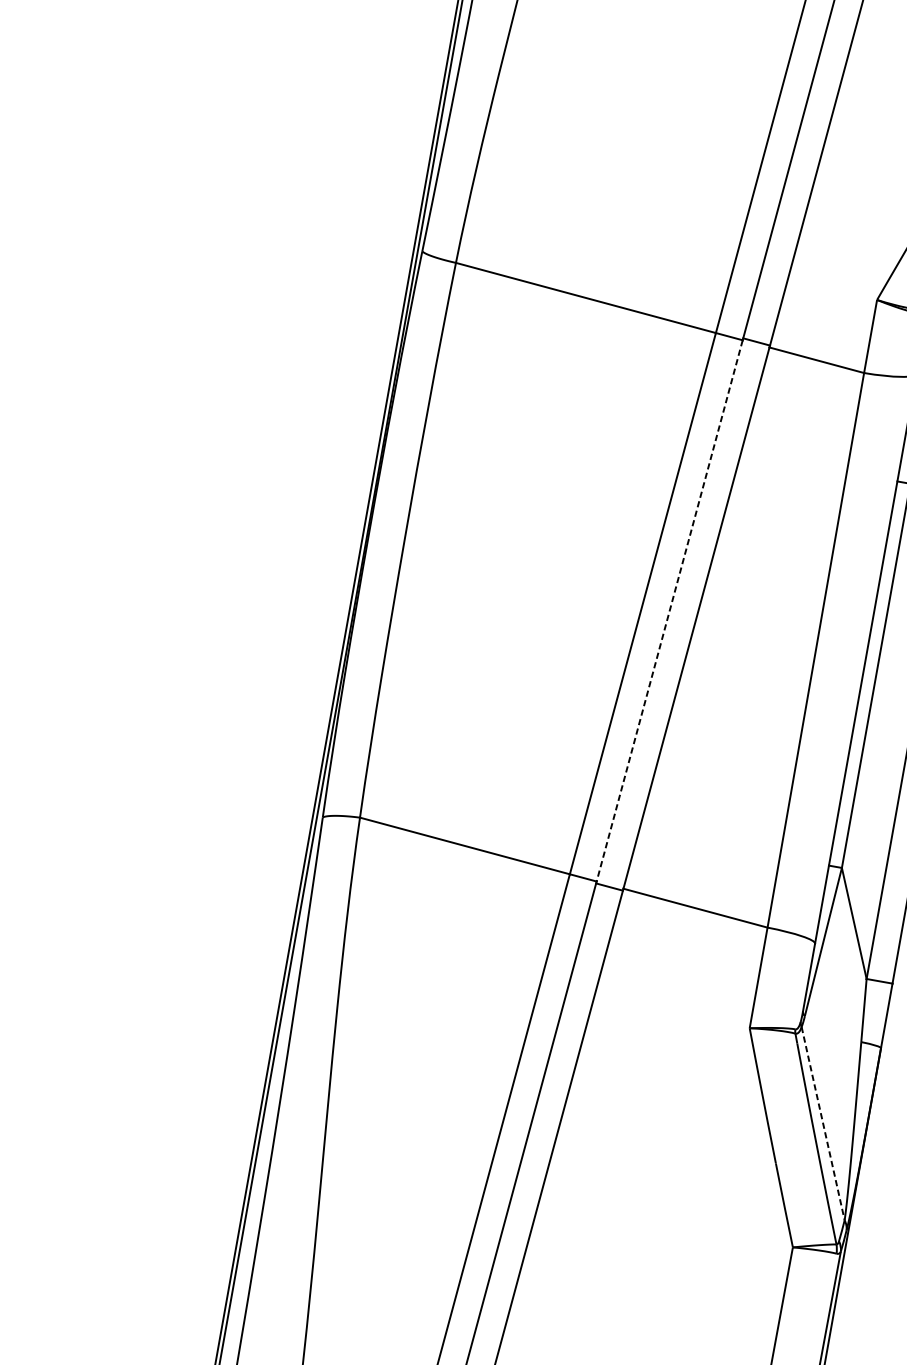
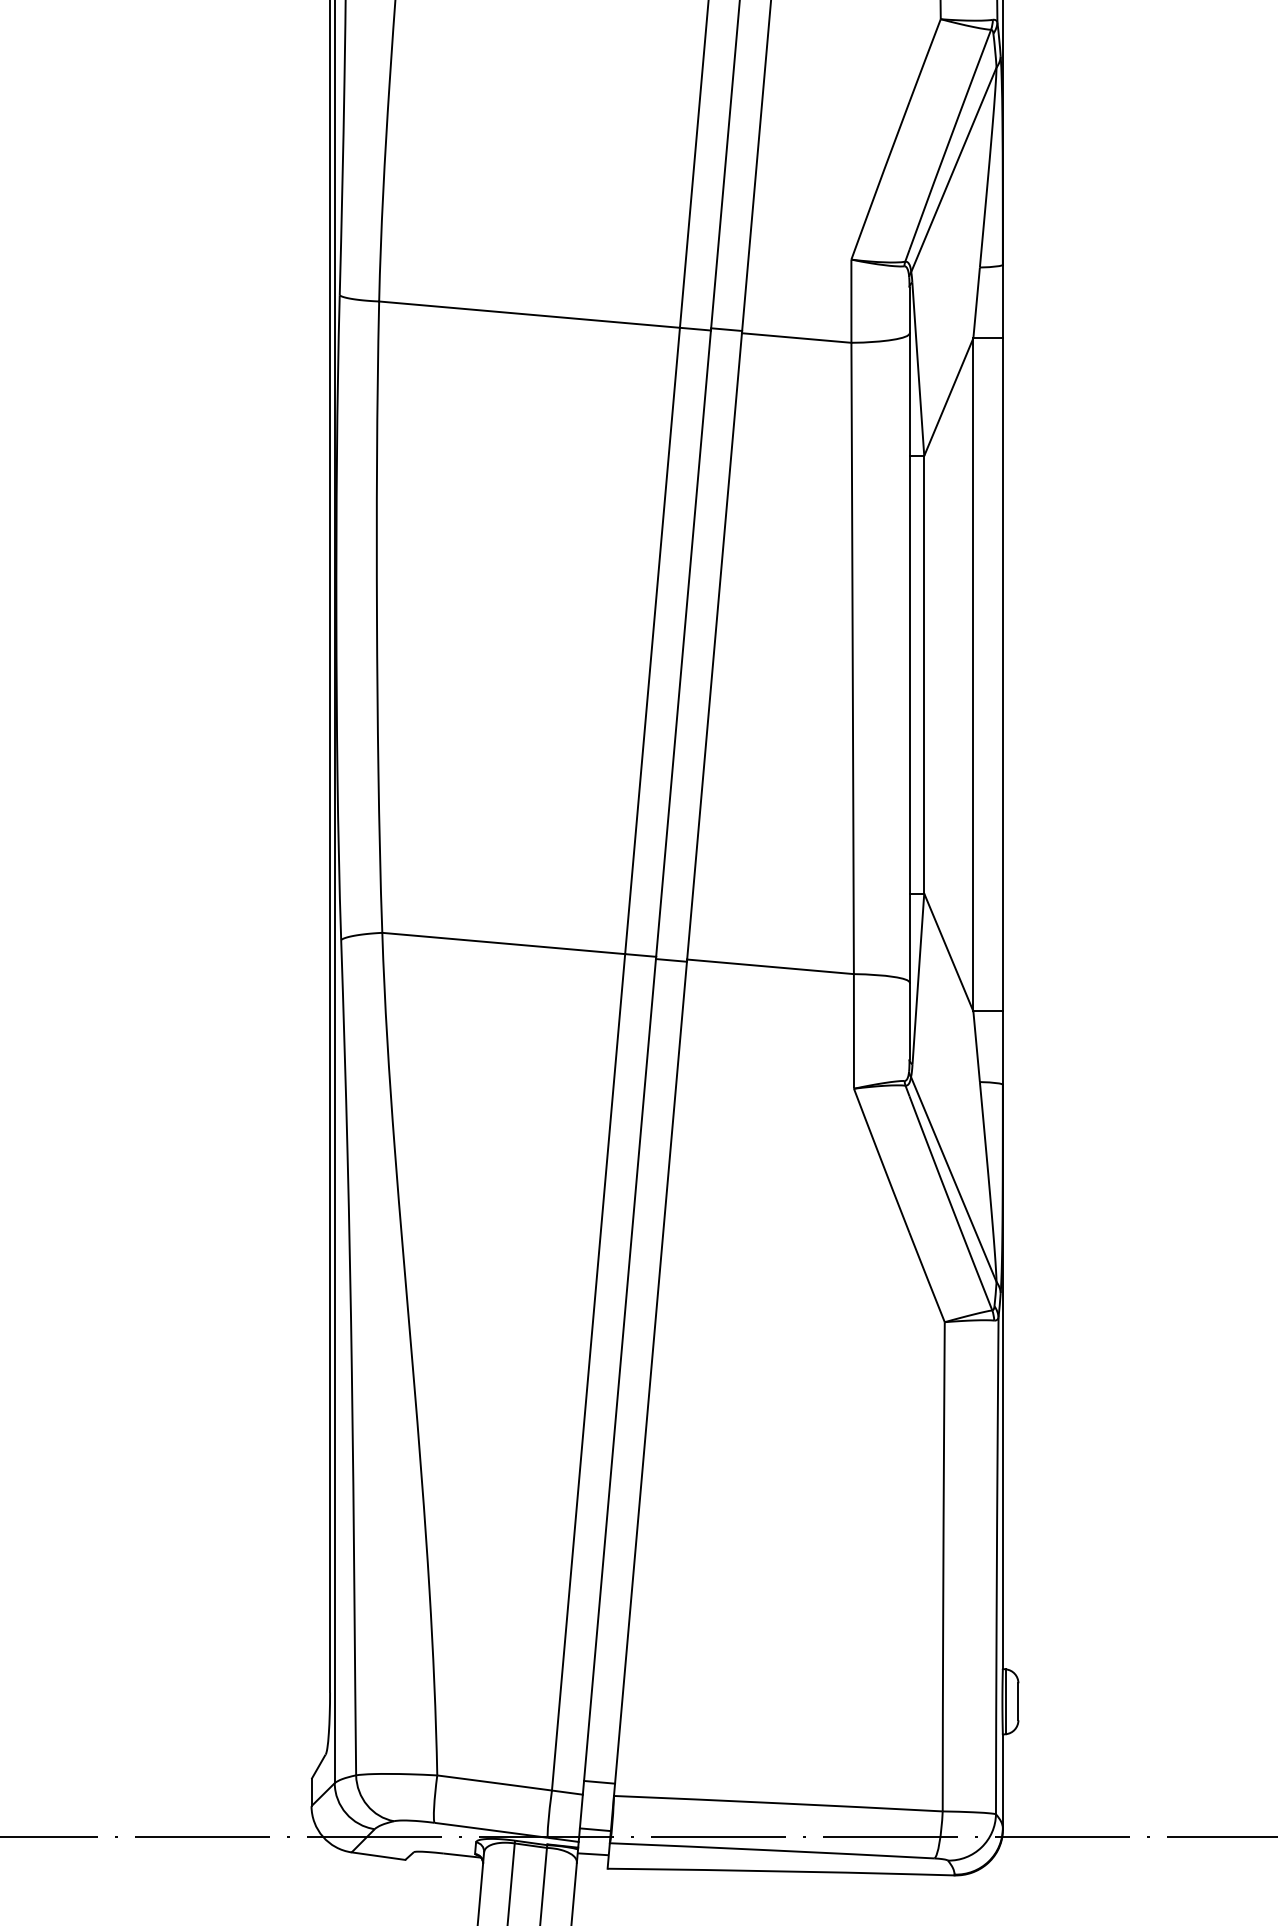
line: (669, 611) -> (683, 644), dashed -> solid
line: (823, 1124) -> (954, 1180), dashed -> solid

